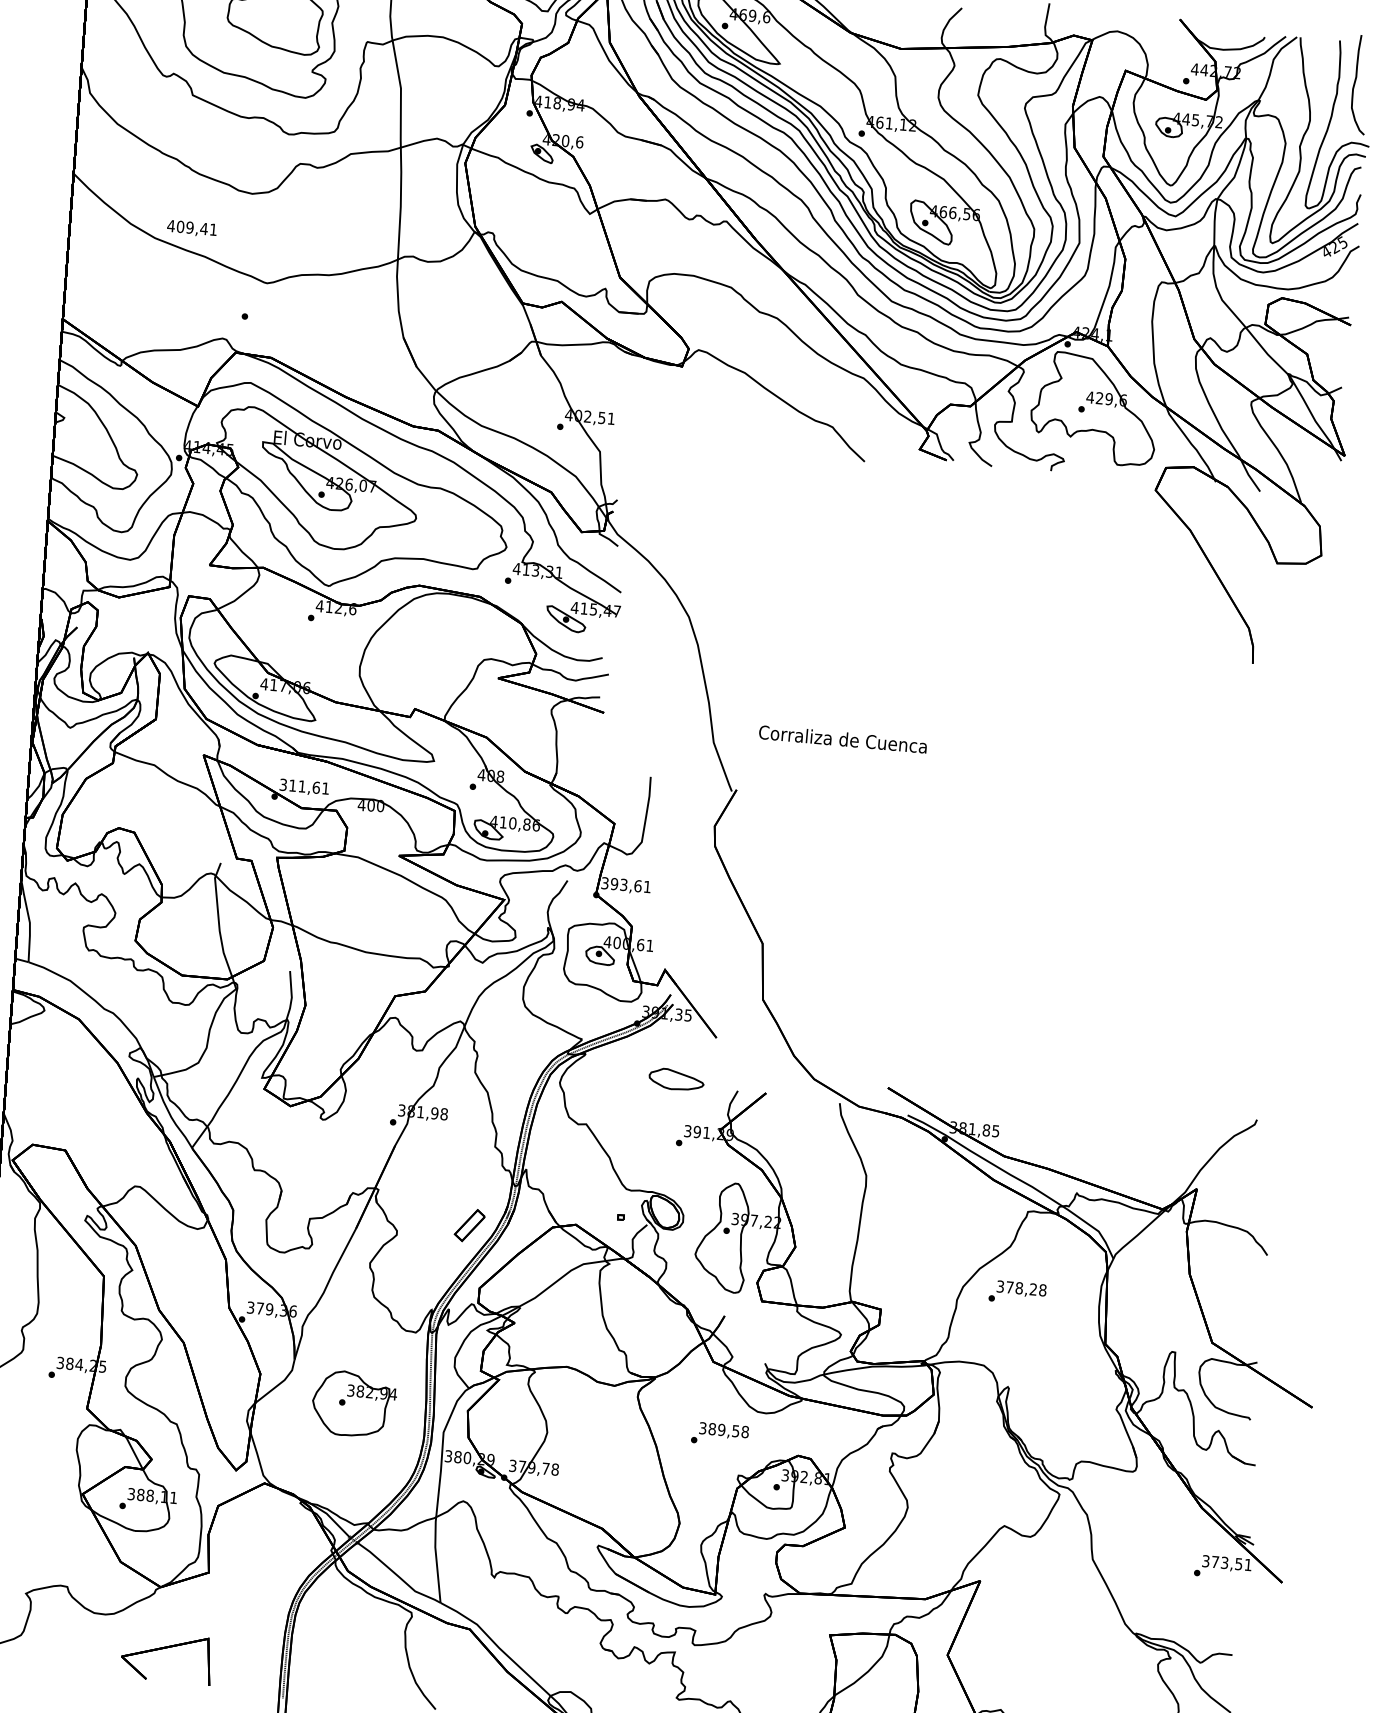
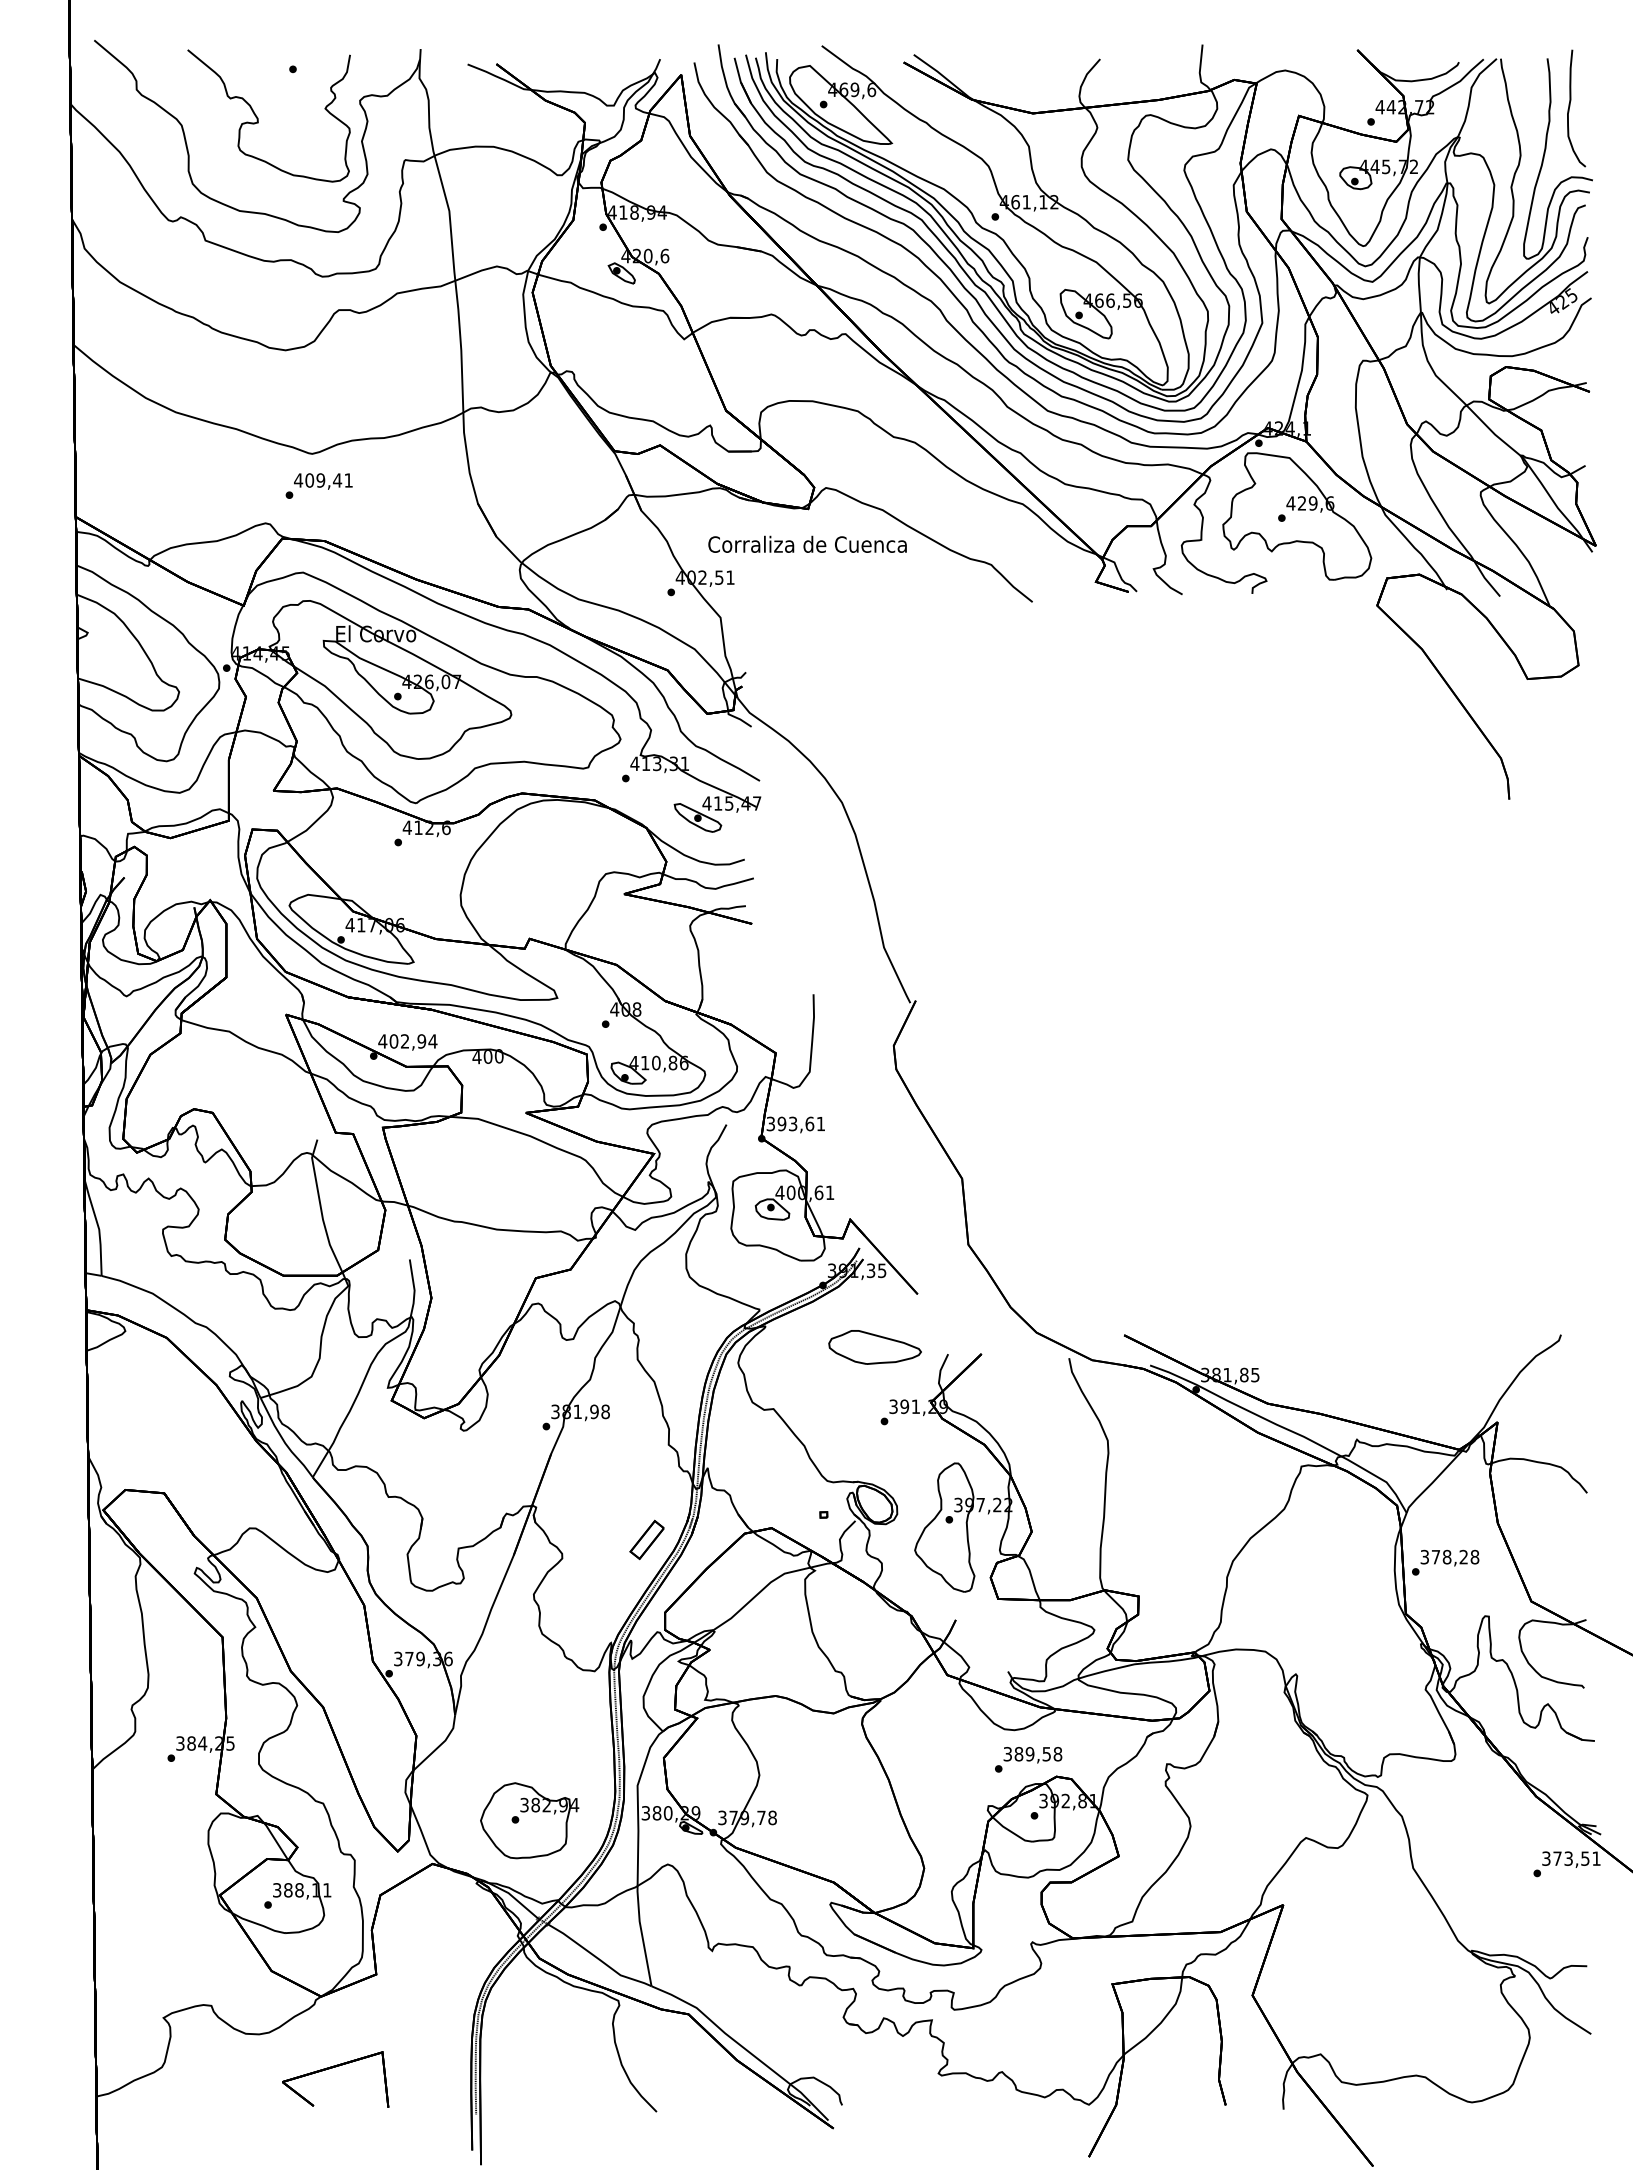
text: (192, 228) -> (323, 481), moved
text: (843, 738) -> (807, 543), moved
text: (304, 786) -> (407, 1041), 311,61 -> 402,94
part: (676, 1079) -> (874, 1347), size x1.43
text: (1017, 1292) -> (1445, 1562), moved
part: (354, 1404) -> (529, 1820), moved
text: (720, 1434) -> (1028, 1759), moved

